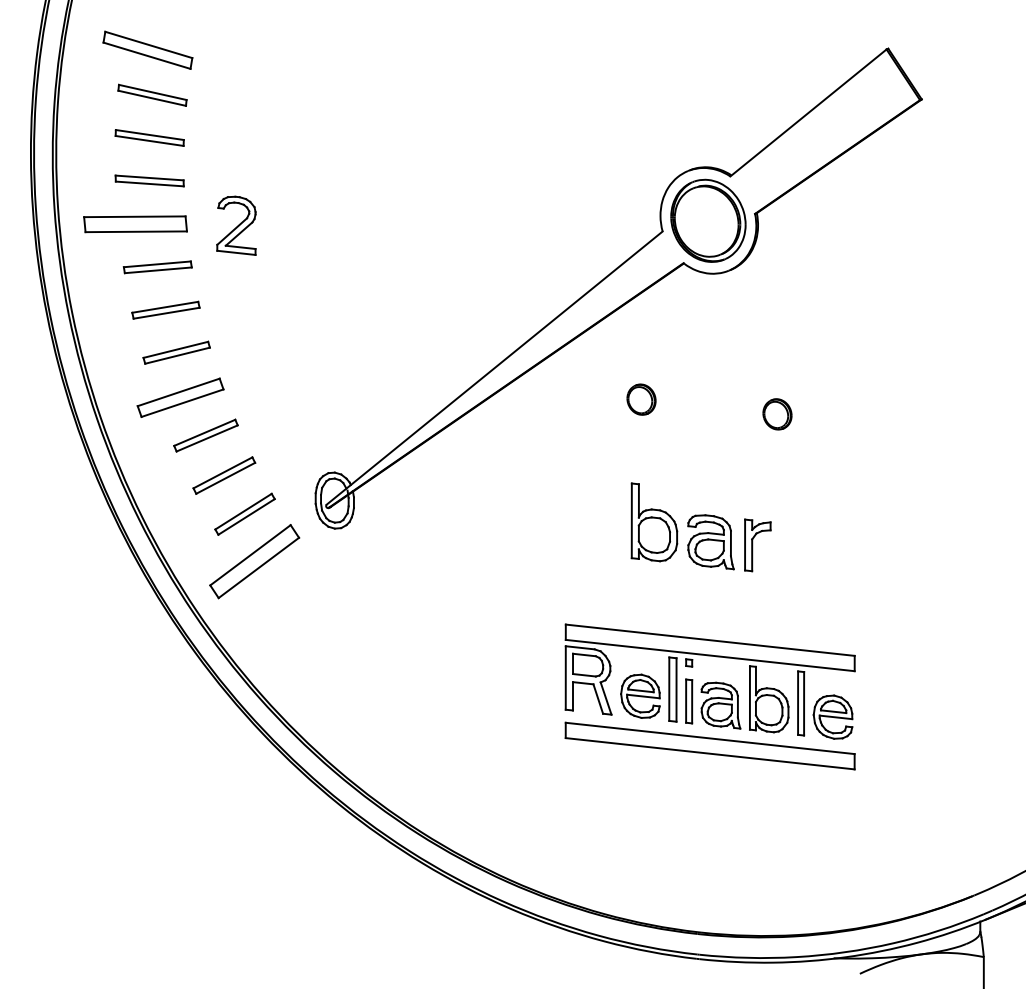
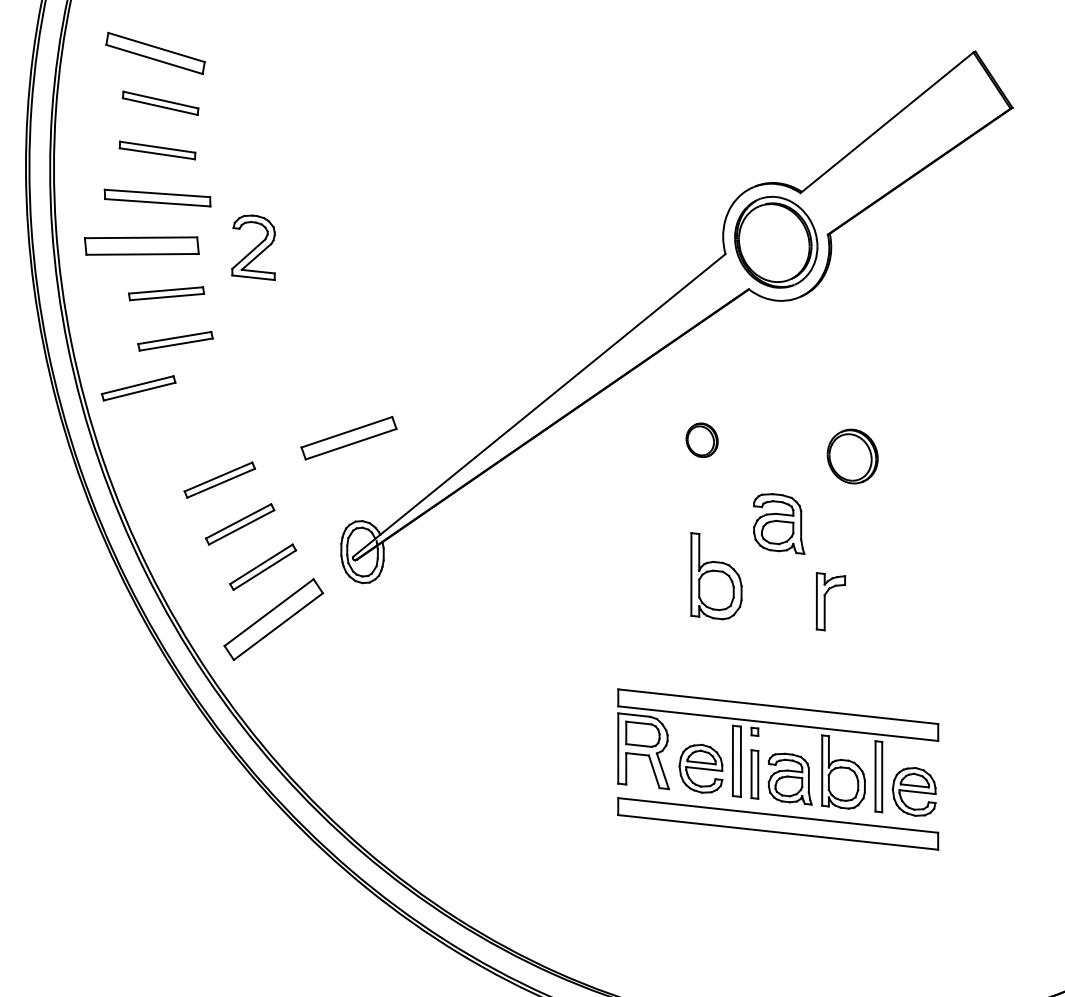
part: (149, 180) -> (157, 197), size x1.4
part: (176, 352) -> (138, 388), moved
part: (180, 397) -> (348, 437), moved
part: (777, 414) -> (852, 456), size x1.6
part: (710, 542) -> (778, 524), moved

